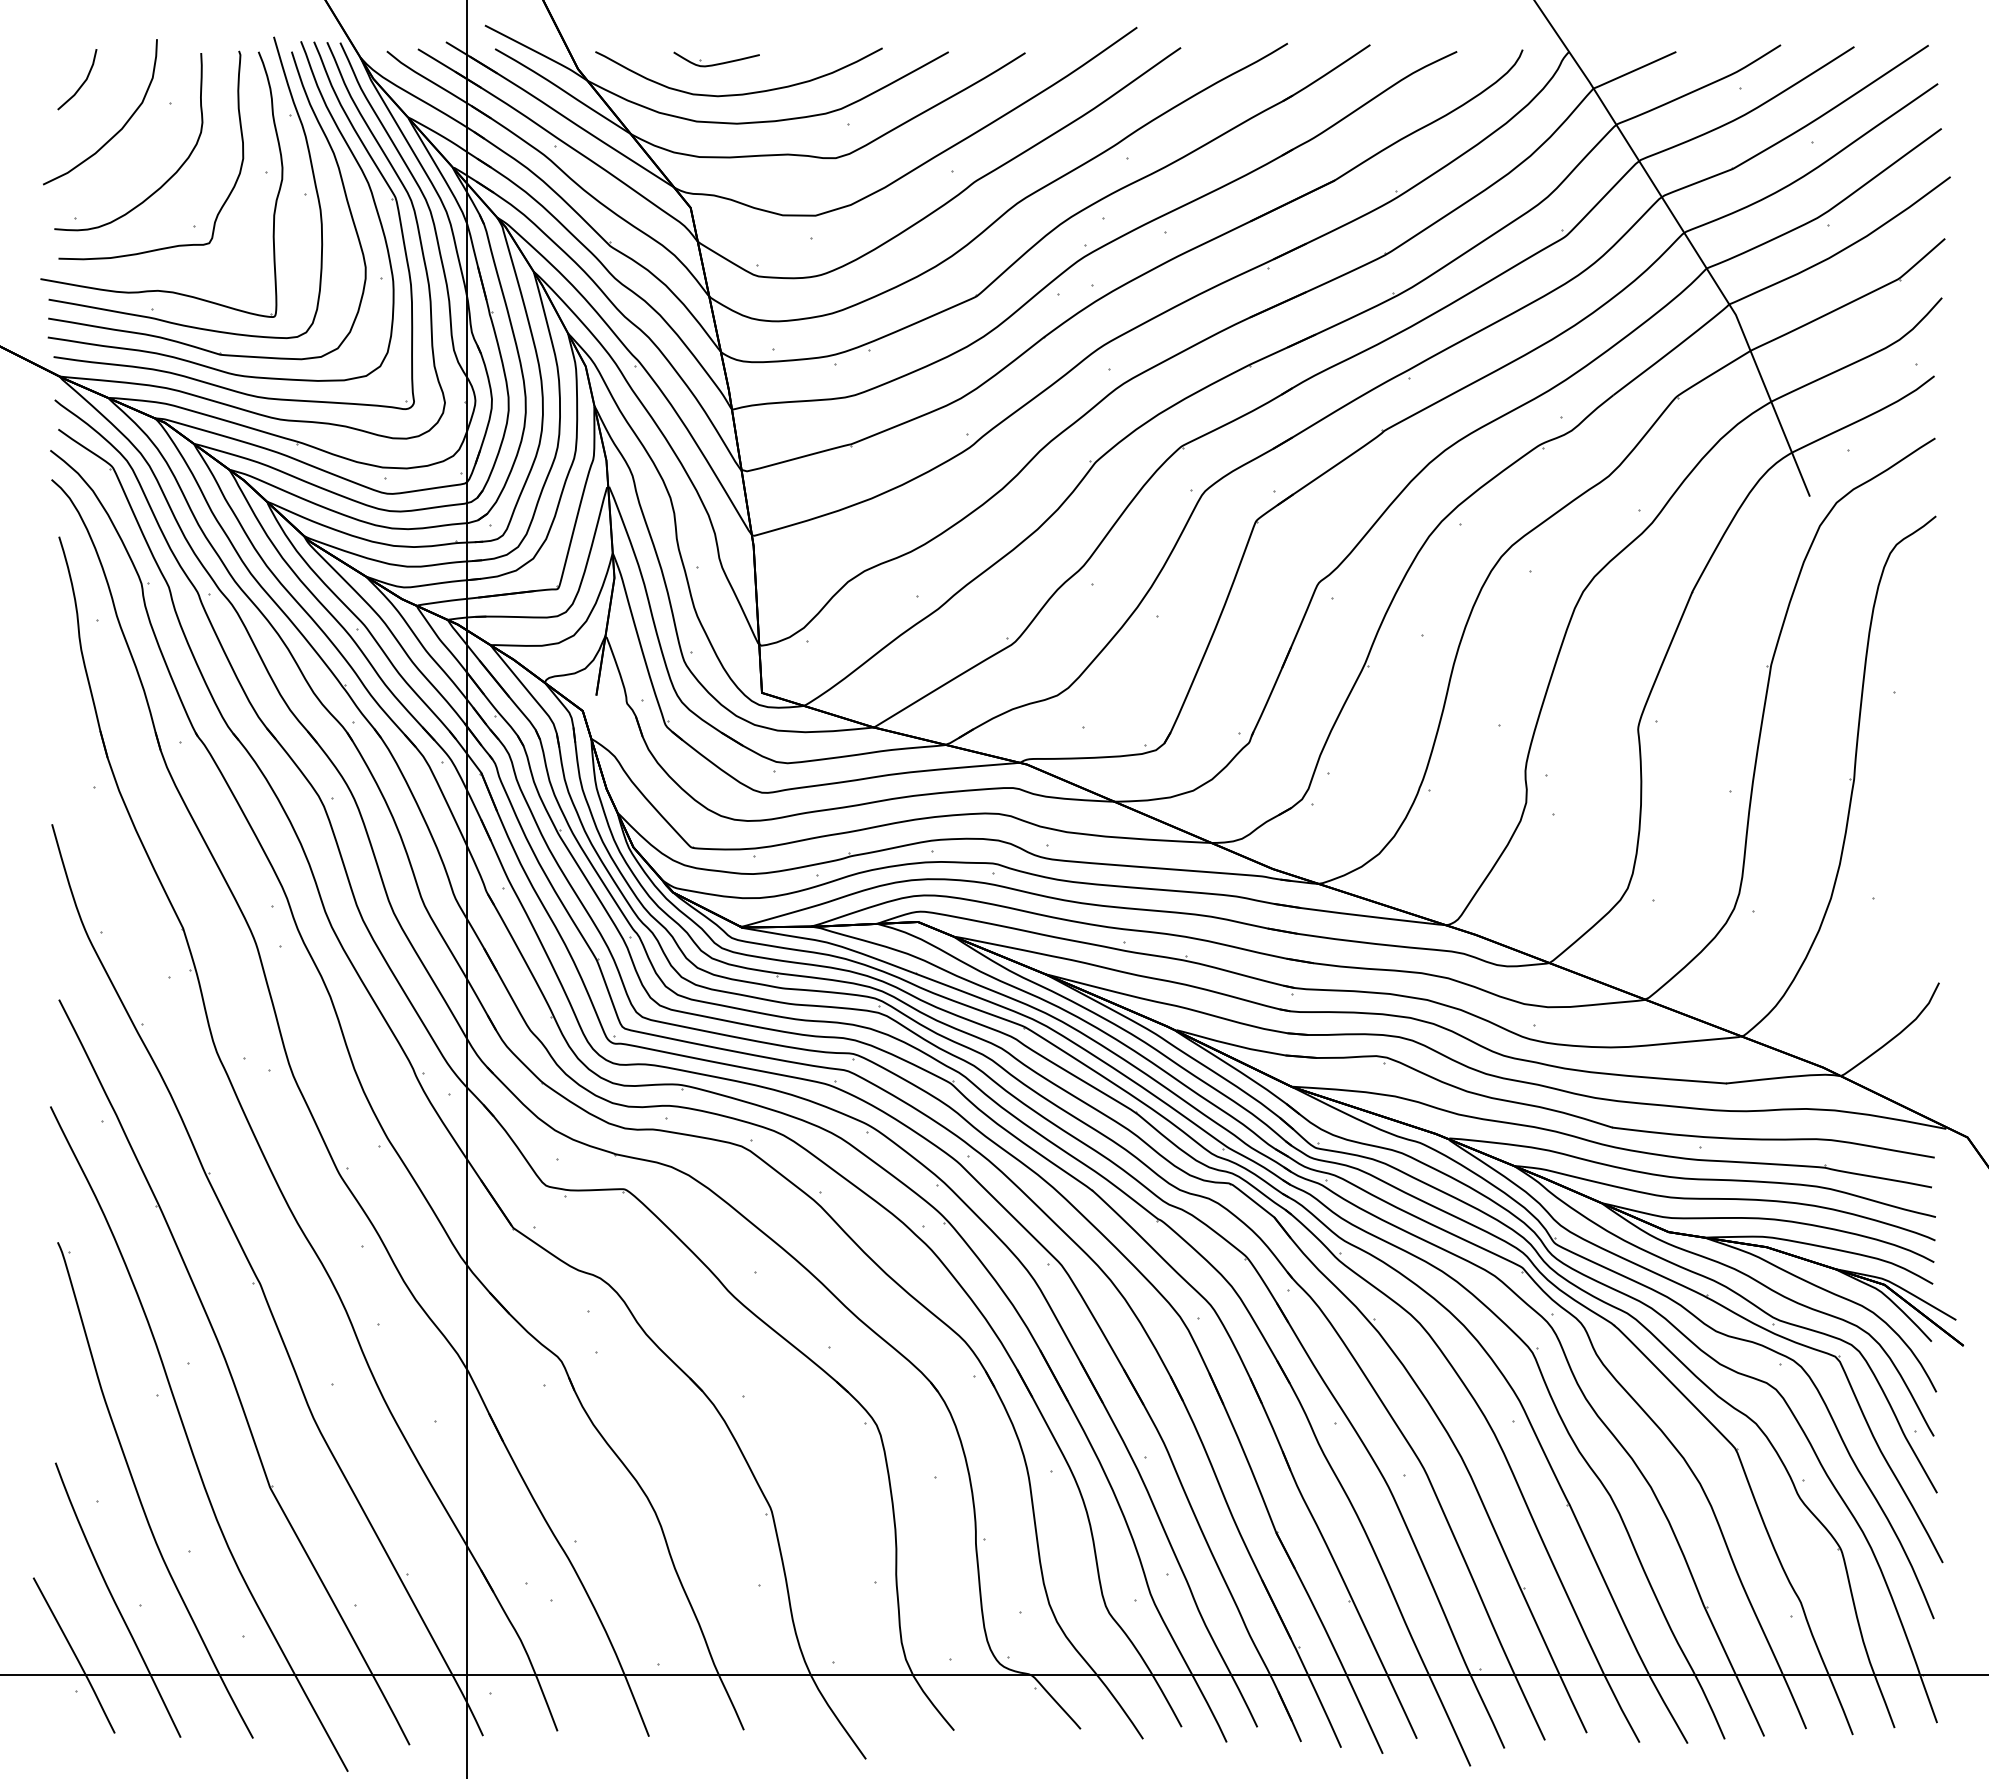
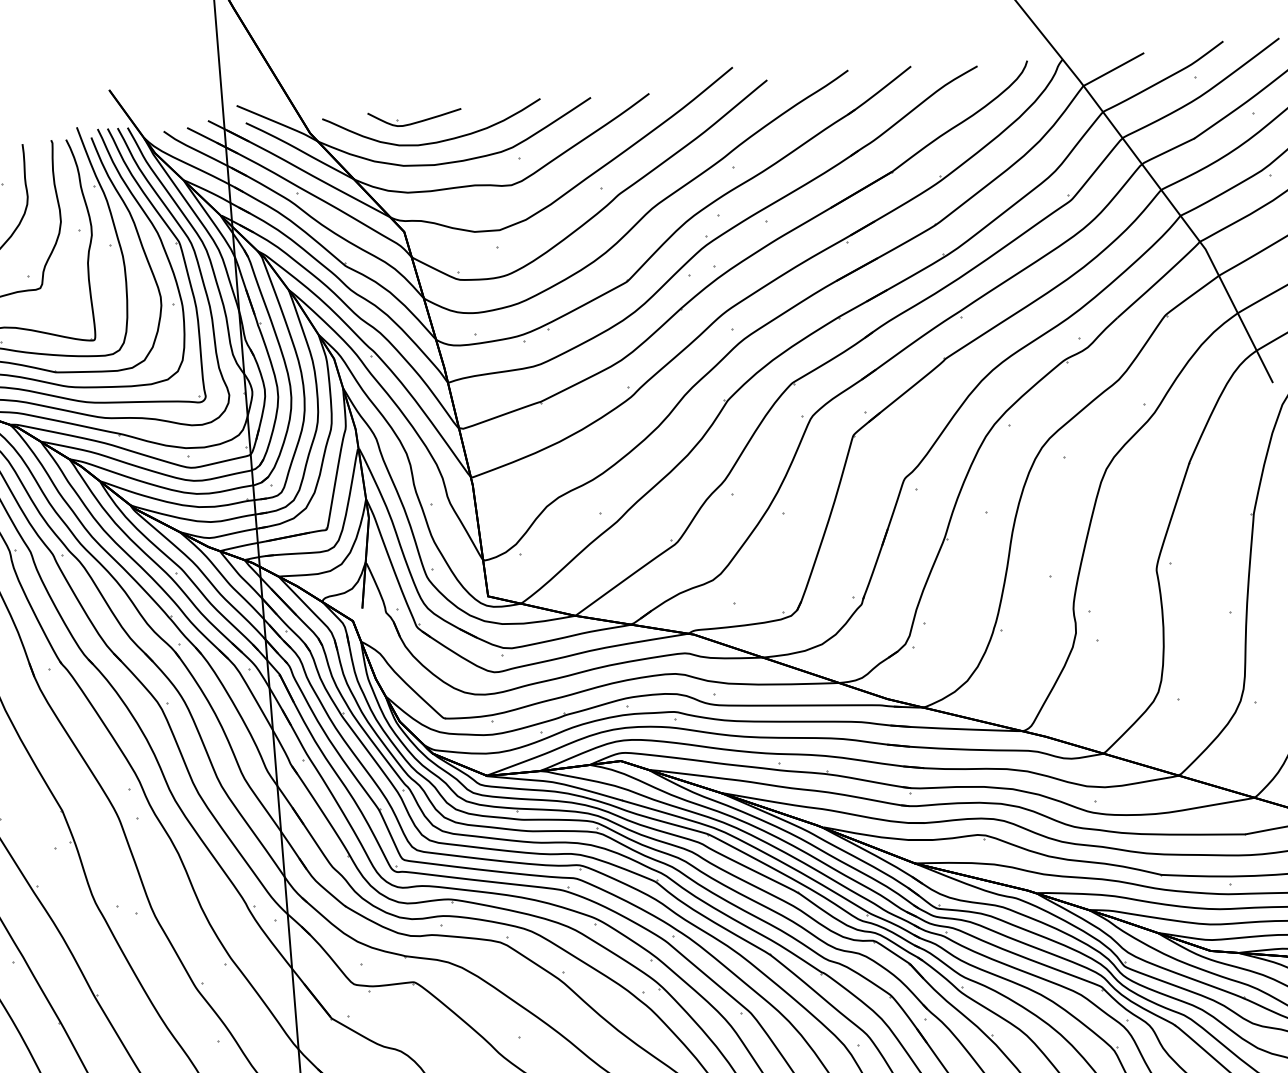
part: (716, 59) -> (414, 117), size x1.43

